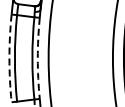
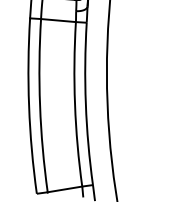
arc: (9, 58) -> (29, 106), dashed -> solid
arc: (37, 58) -> (85, 104), dashed -> solid

